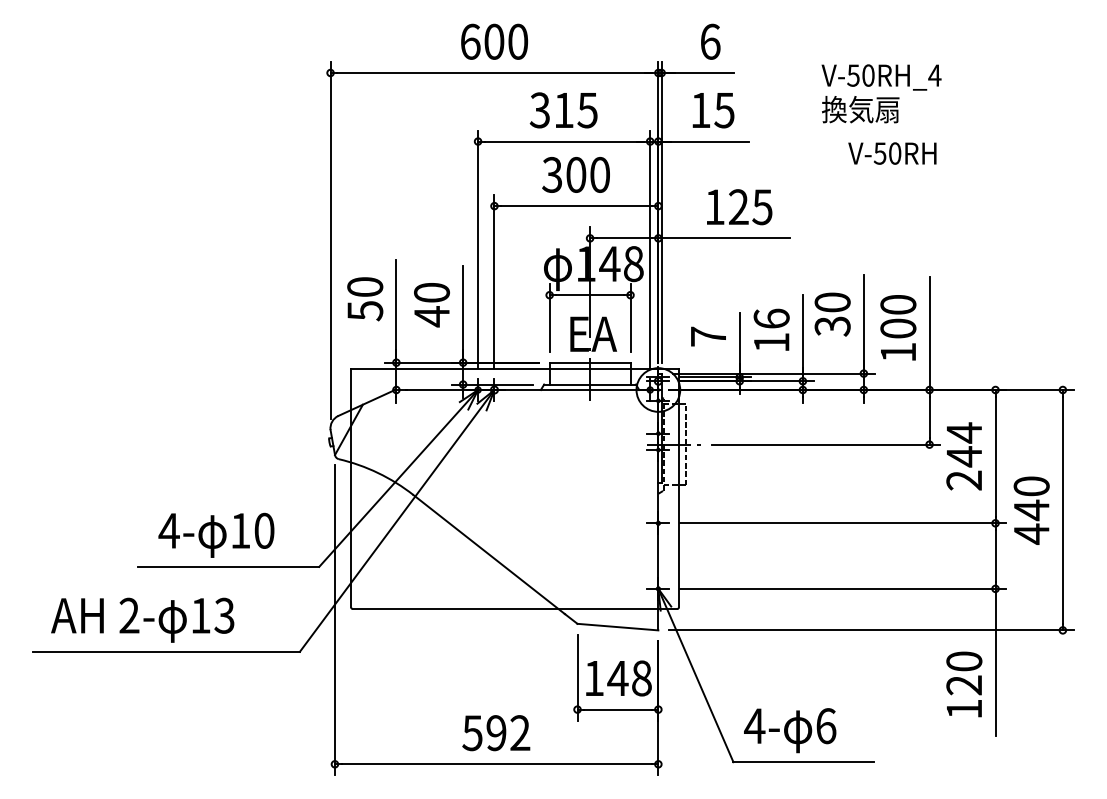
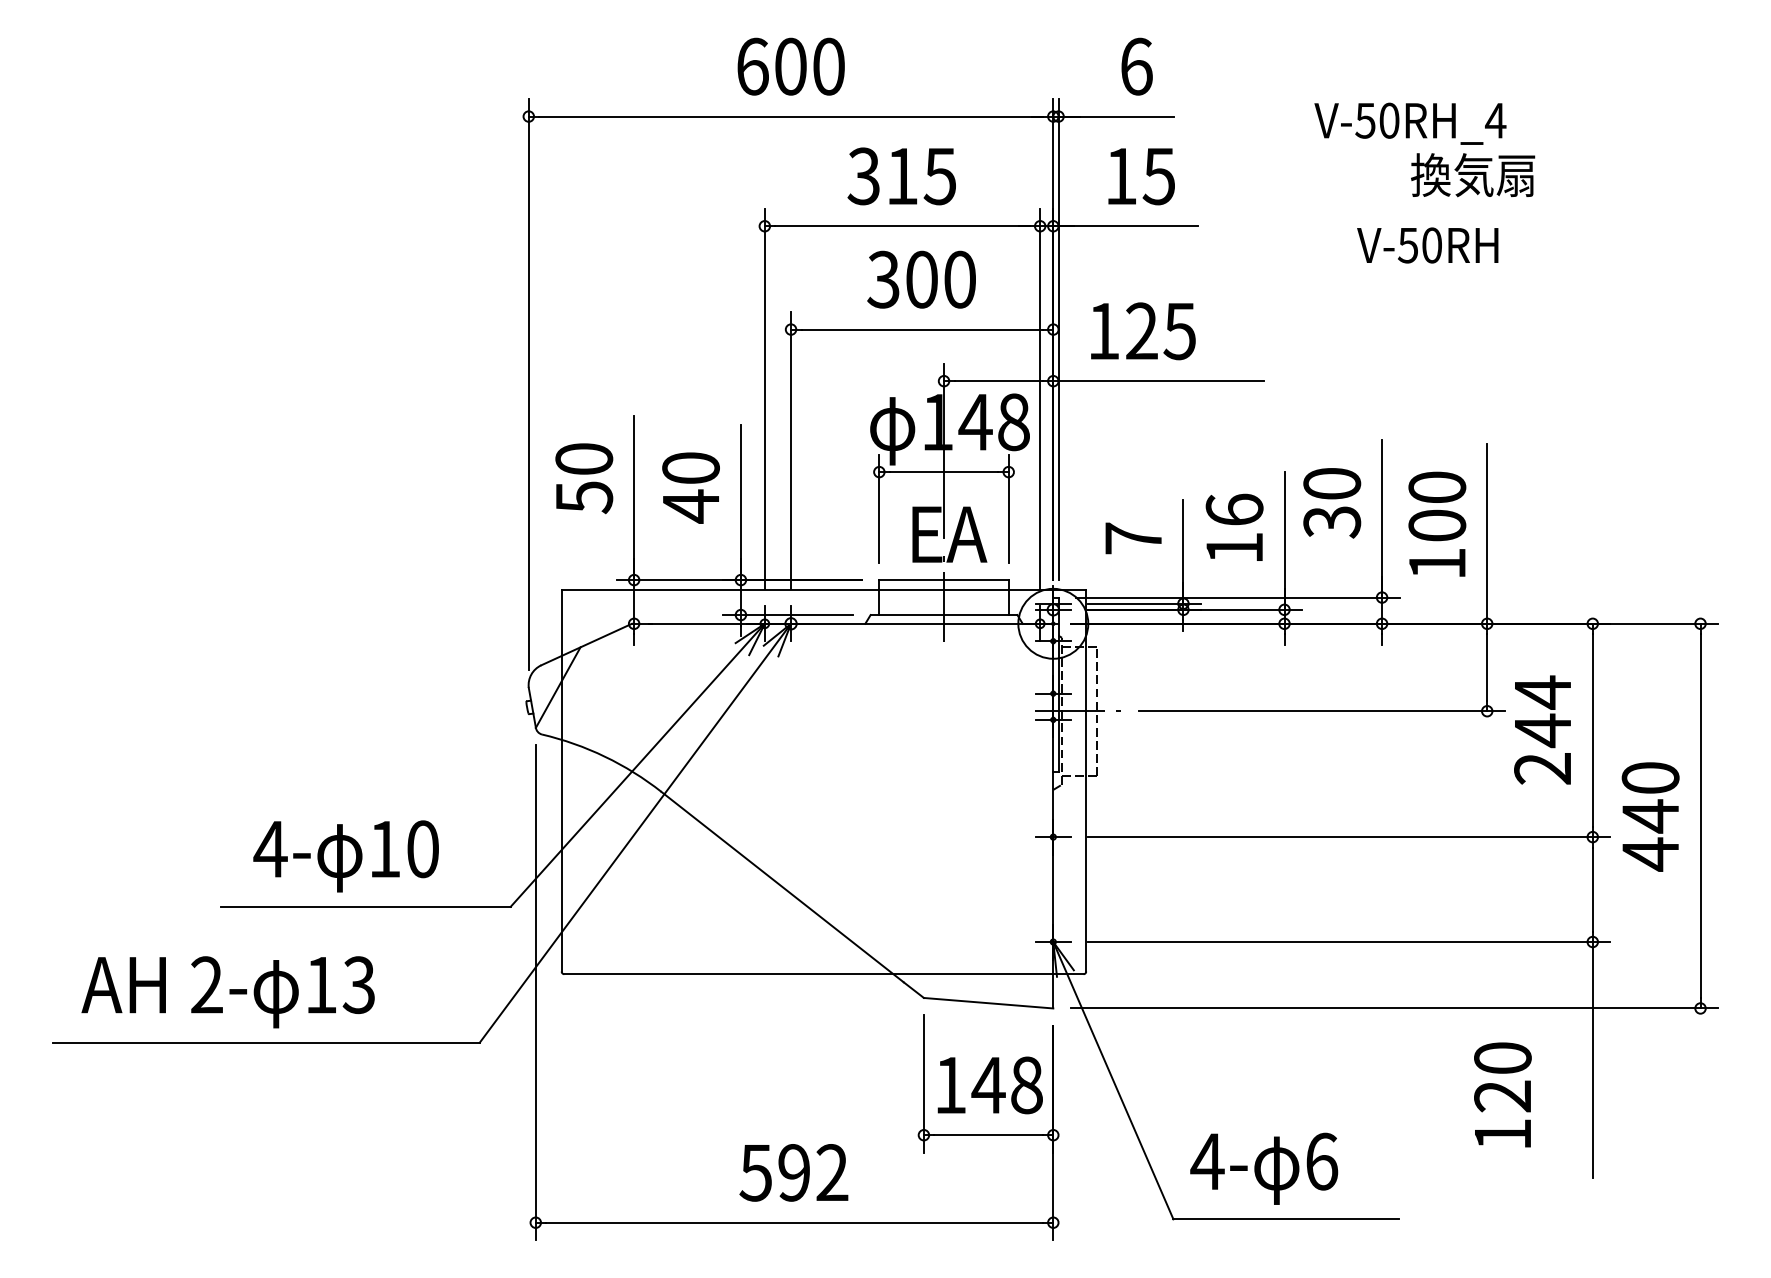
text: (860, 109) -> (1472, 174), moved
text: (739, 207) -> (1143, 331), moved
text: (964, 684) -> (1503, 1095), moved

